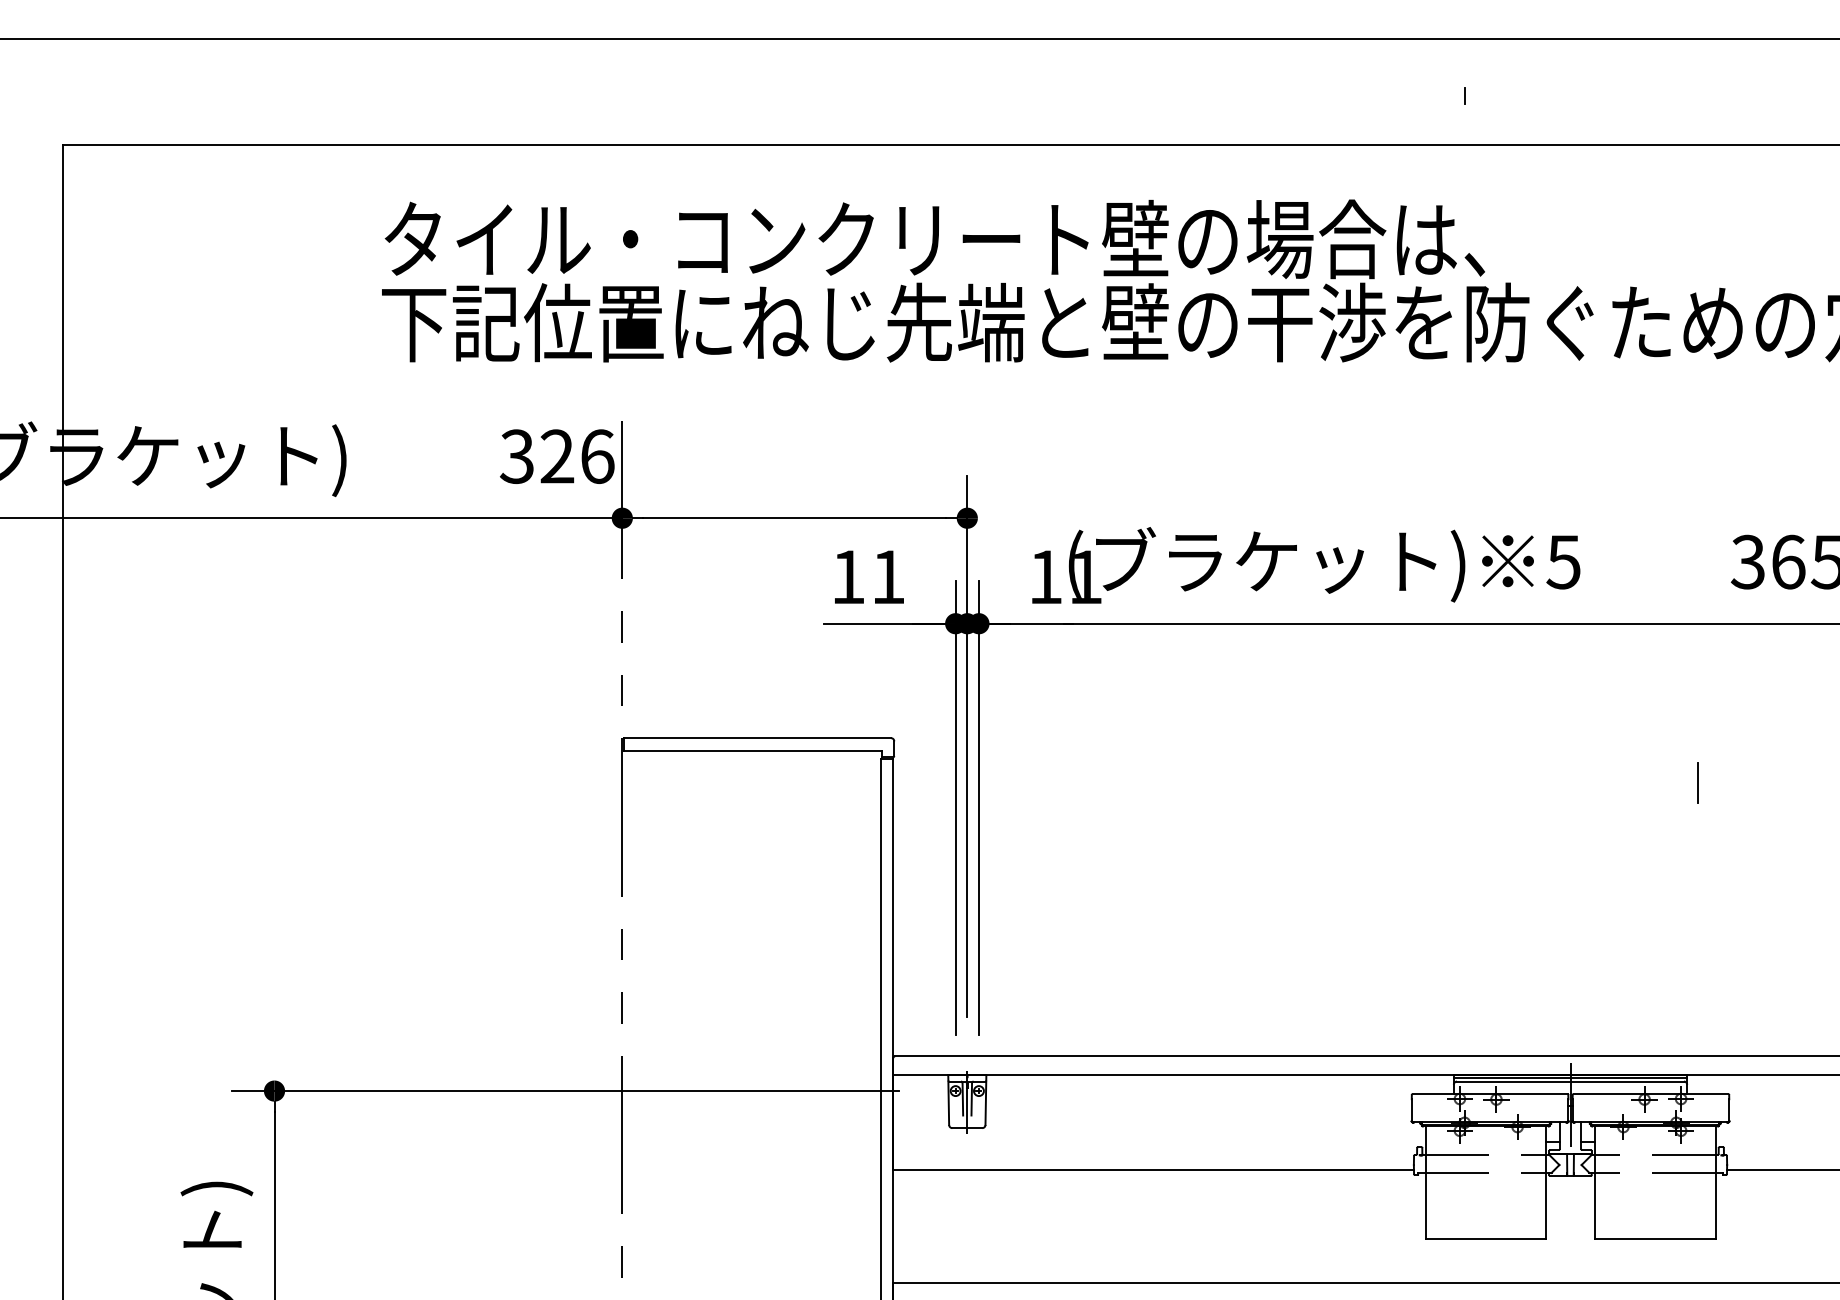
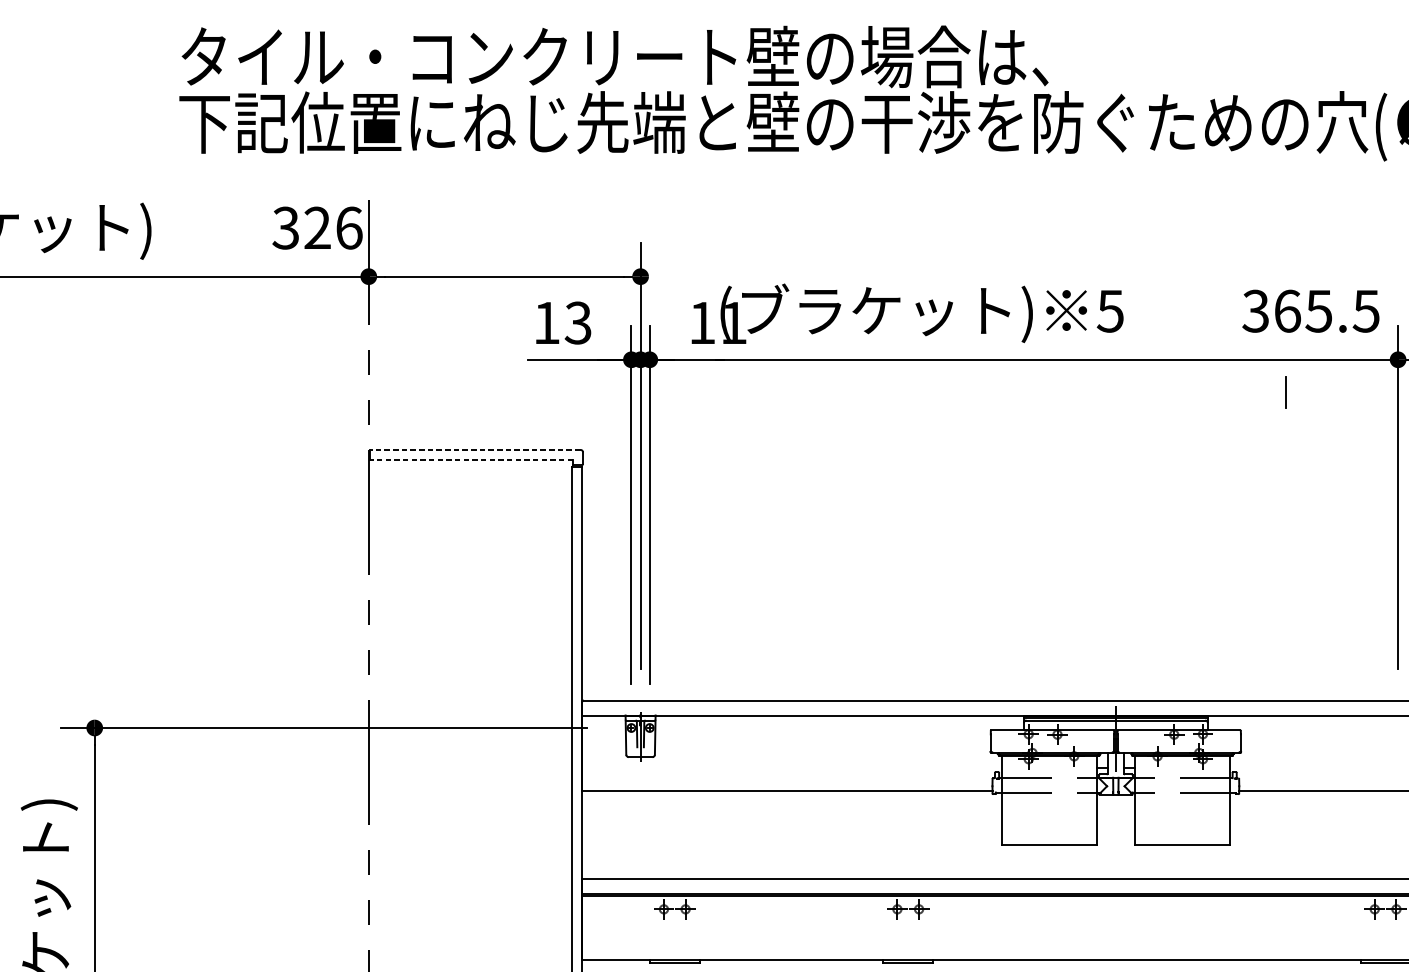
text: (887, 576) -> (577, 322), 11 -> 13
line: (757, 738) -> (475, 450), solid -> dashed
line: (753, 750) -> (472, 459), solid -> dashed
line: (1697, 782) -> (1286, 391), moved

